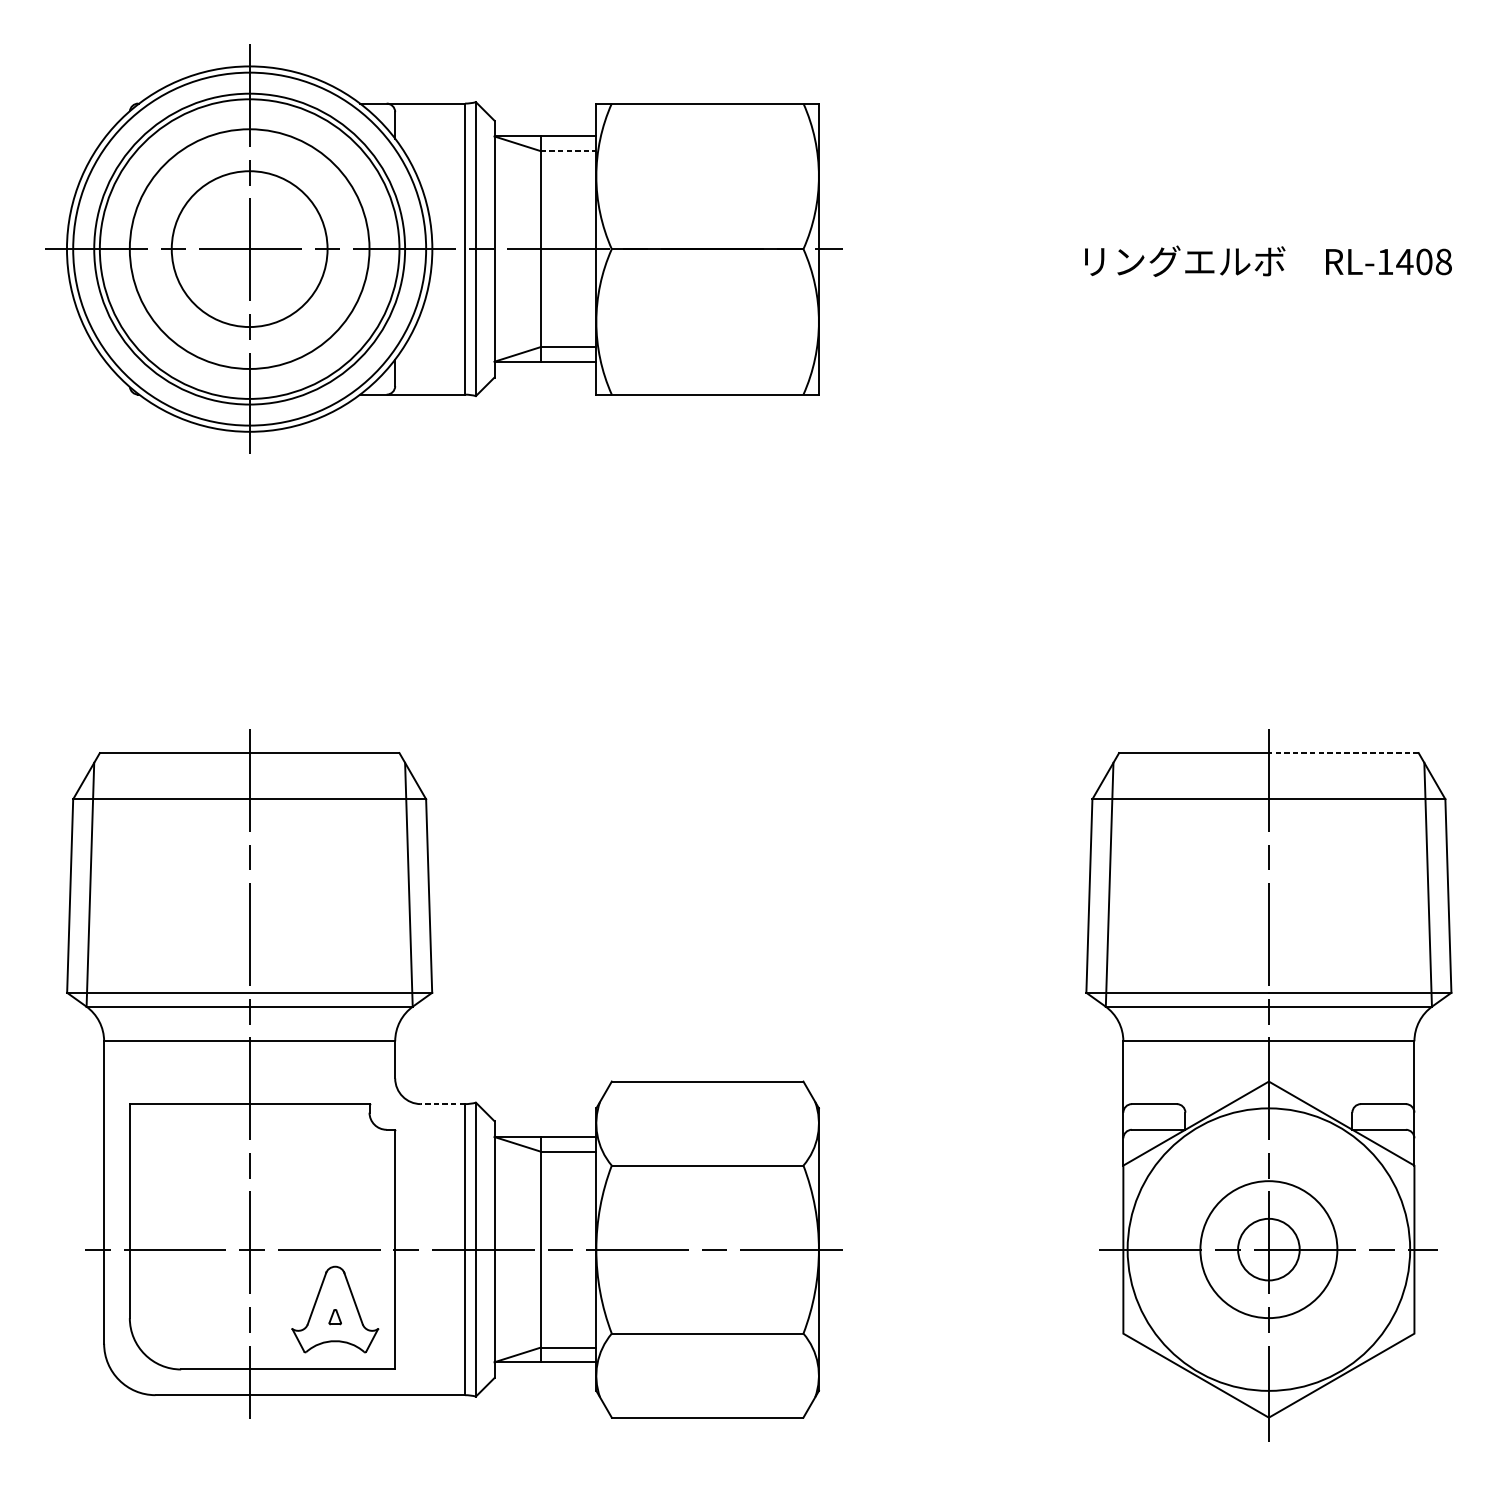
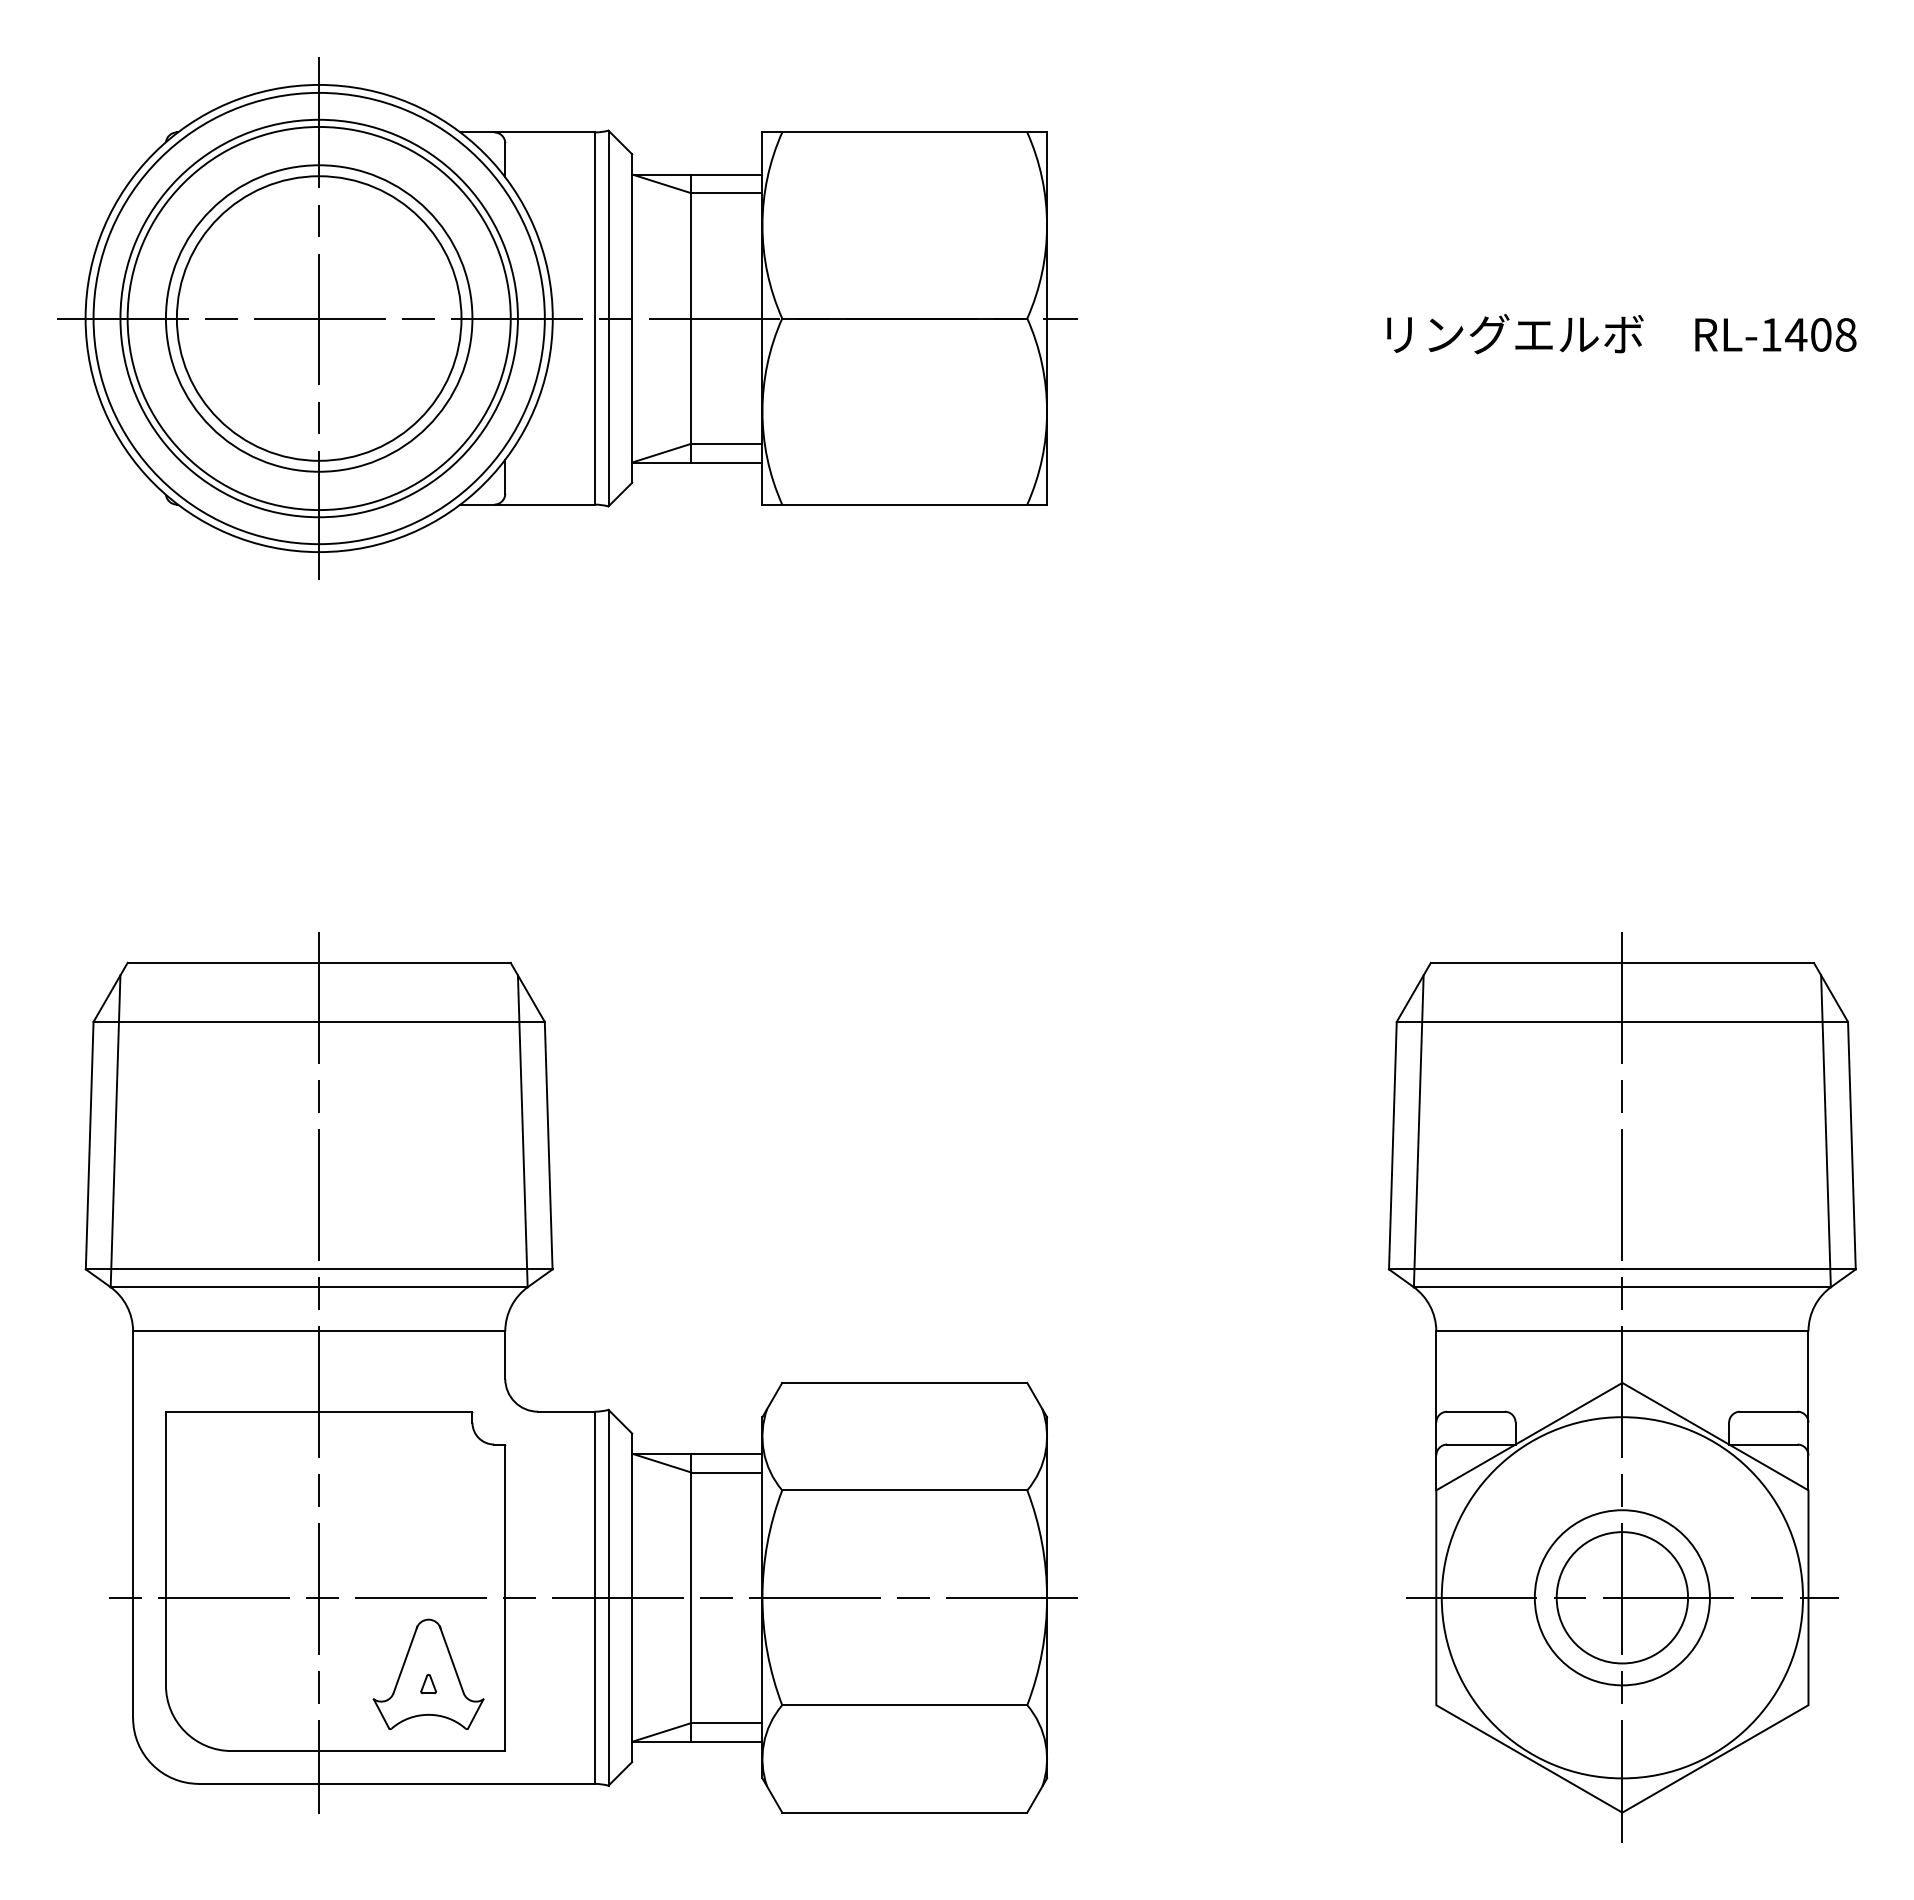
line: (568, 151) -> (726, 193), dashed -> solid
circle: (249, 249) -> (318, 318), size x1.43
line: (1344, 752) -> (1718, 962), dashed -> solid
line: (442, 1103) -> (565, 1411), dashed -> solid
circle: (1268, 1249) -> (1622, 1597), size x1.67

